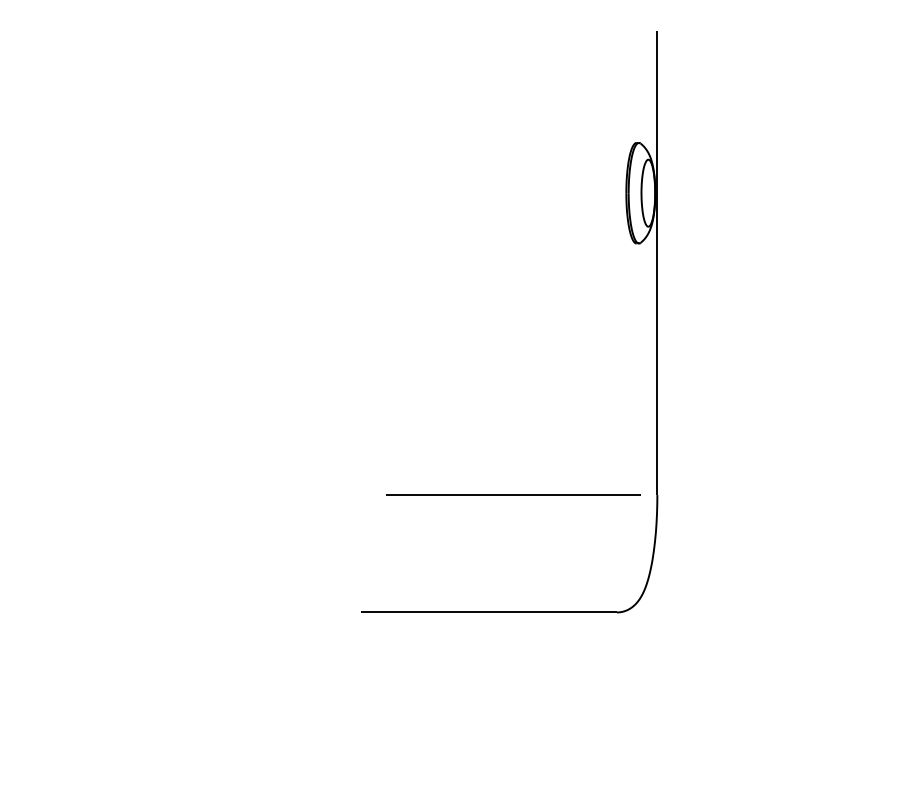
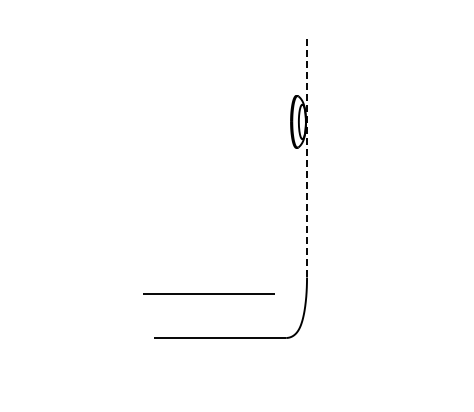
line: (658, 262) -> (307, 157), solid -> dashed
line: (512, 493) -> (208, 293), moved

